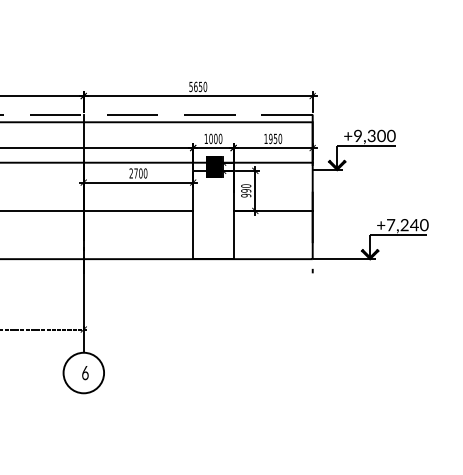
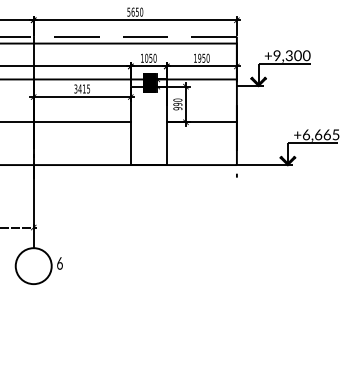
text: (215, 138) -> (150, 57), 1000 -> 1050
text: (138, 173) -> (82, 89), 2700 -> 3415
text: (407, 225) -> (321, 135), +7,240 -> +6,665
text: (85, 373) -> (60, 263), moved

